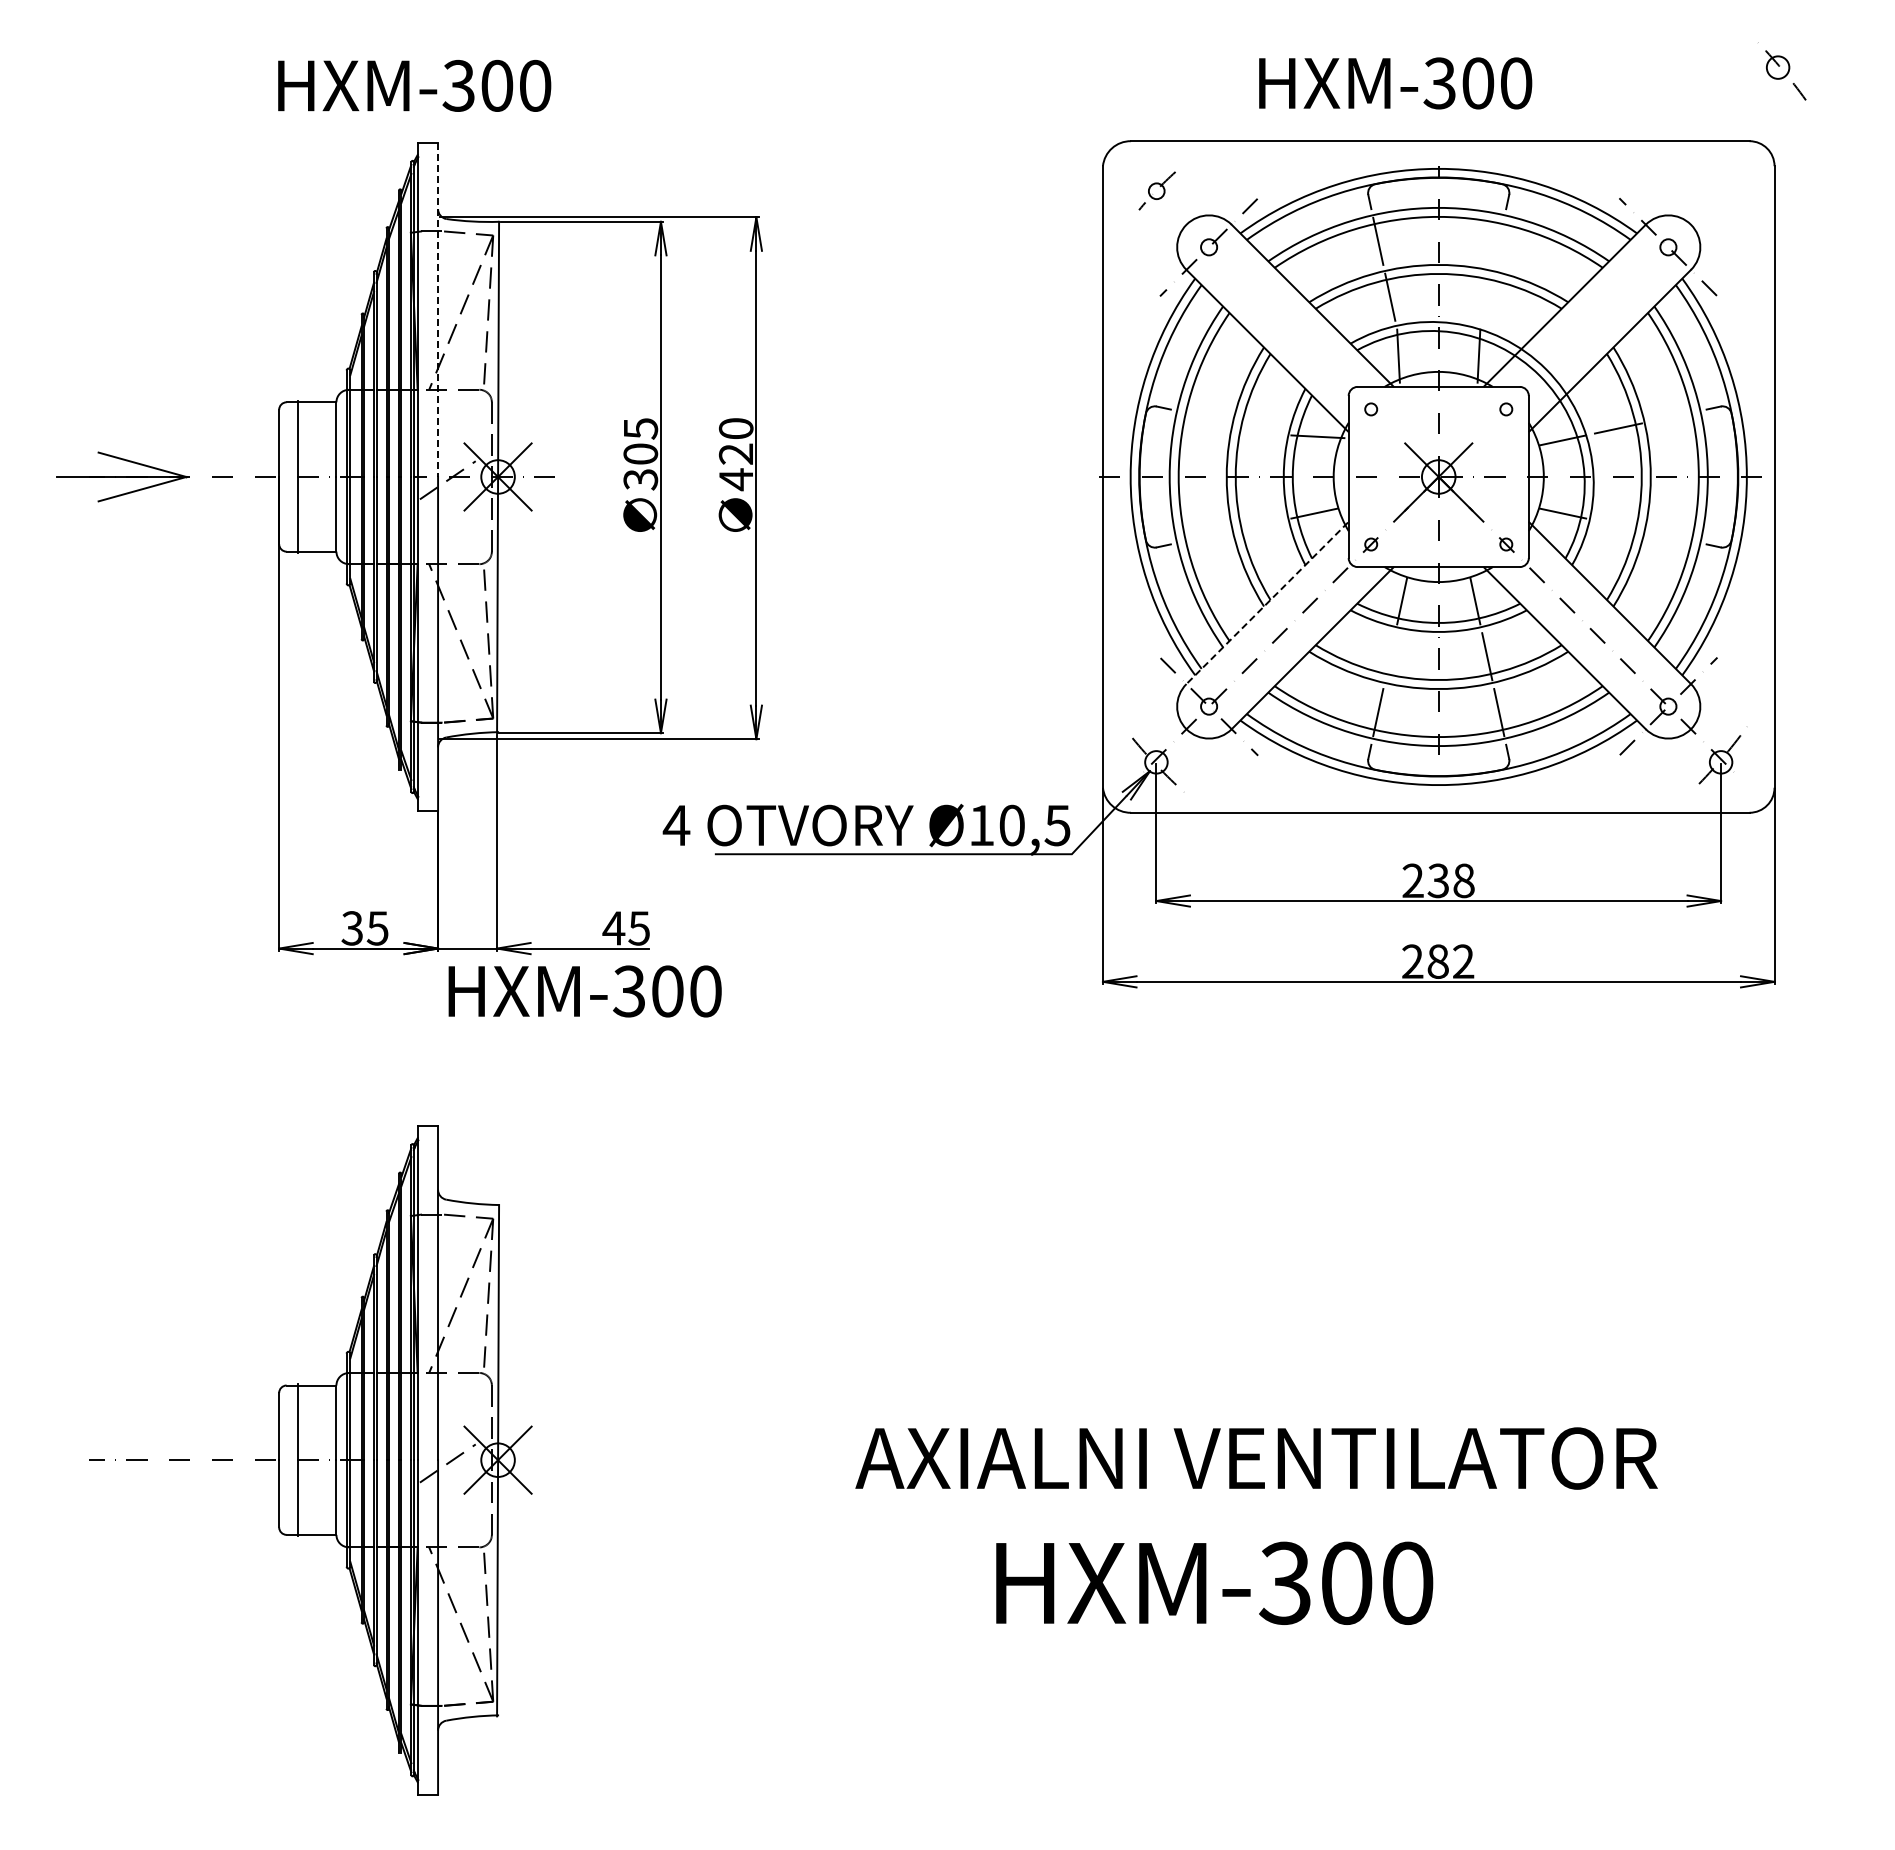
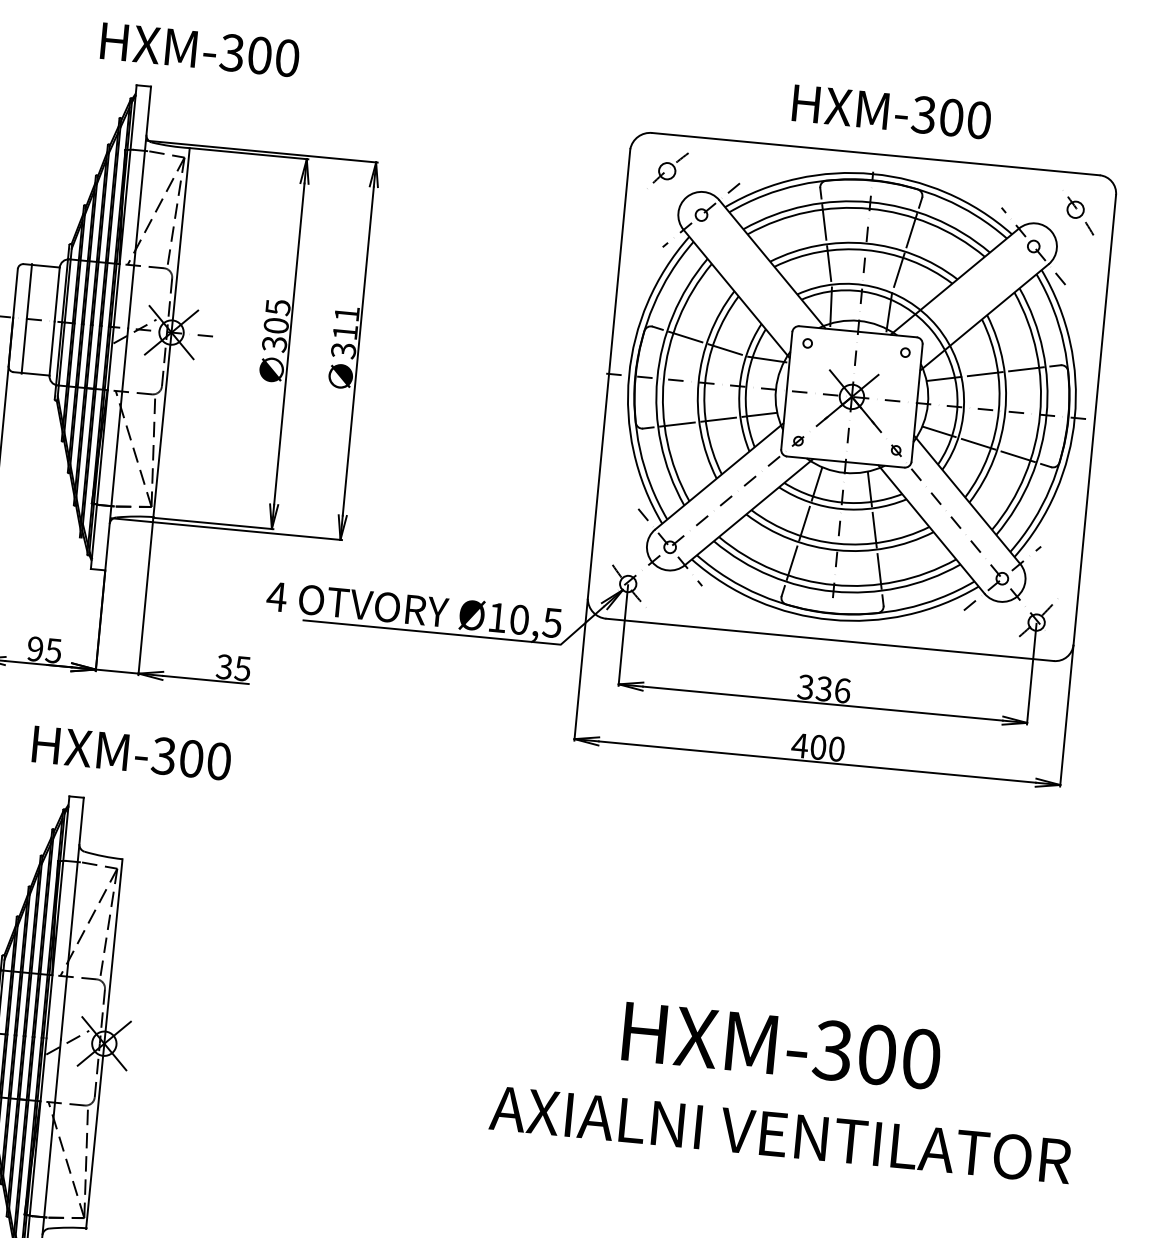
part: (1782, 71) -> (1078, 212), moved
text: (1395, 83) -> (891, 112), moved
text: (414, 85) -> (200, 49), moved
part: (1157, 190) -> (668, 170), size x1.43
line: (1499, 240) -> (912, 230), added
line: (1487, 296) -> (899, 269), added
line: (438, 310) -> (139, 208), dashed -> solid
line: (1202, 416) -> (685, 337), added
line: (1673, 416) -> (1025, 369), added
line: (1258, 428) -> (724, 349), added
text: (735, 454) -> (344, 332), 420 -> 311
line: (1258, 525) -> (718, 419), added
line: (1617, 525) -> (977, 444), added
line: (1202, 537) -> (676, 424), added
line: (1673, 537) -> (1017, 456), added
line: (1266, 603) -> (718, 476), dashed -> solid
line: (1390, 656) -> (804, 523), added
text: (1438, 880) -> (824, 688), 238 -> 336
text: (351, 928) -> (34, 649), 35 -> 95
text: (613, 928) -> (224, 667), 45 -> 35
text: (1437, 961) -> (817, 747), 282 -> 400
text: (584, 991) -> (131, 753), moved
text: (1256, 1458) -> (780, 1134), moved
text: (1214, 1582) -> (781, 1045), moved

